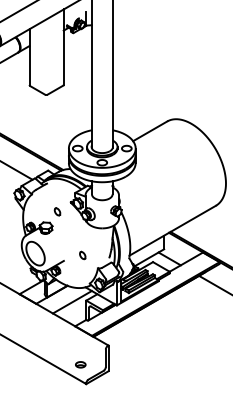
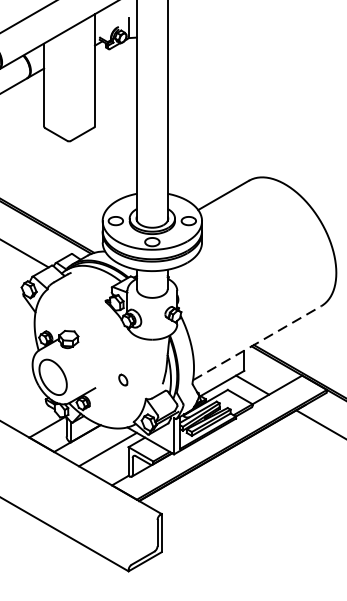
part: (57, 211) -> (85, 314), removed
line: (172, 230) -> (256, 342), solid -> dashed
part: (80, 364) -> (119, 542), removed

